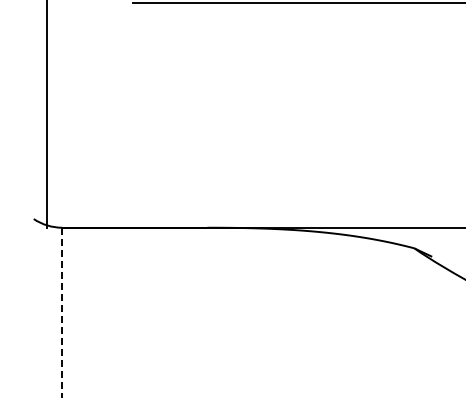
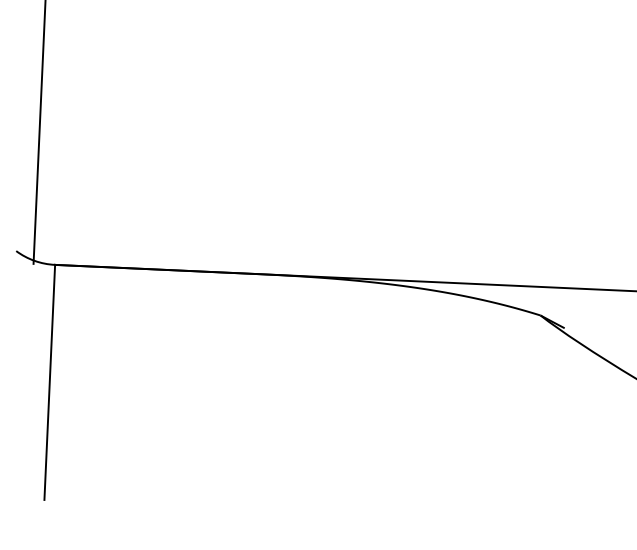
line: (62, 313) -> (50, 383), dashed -> solid

